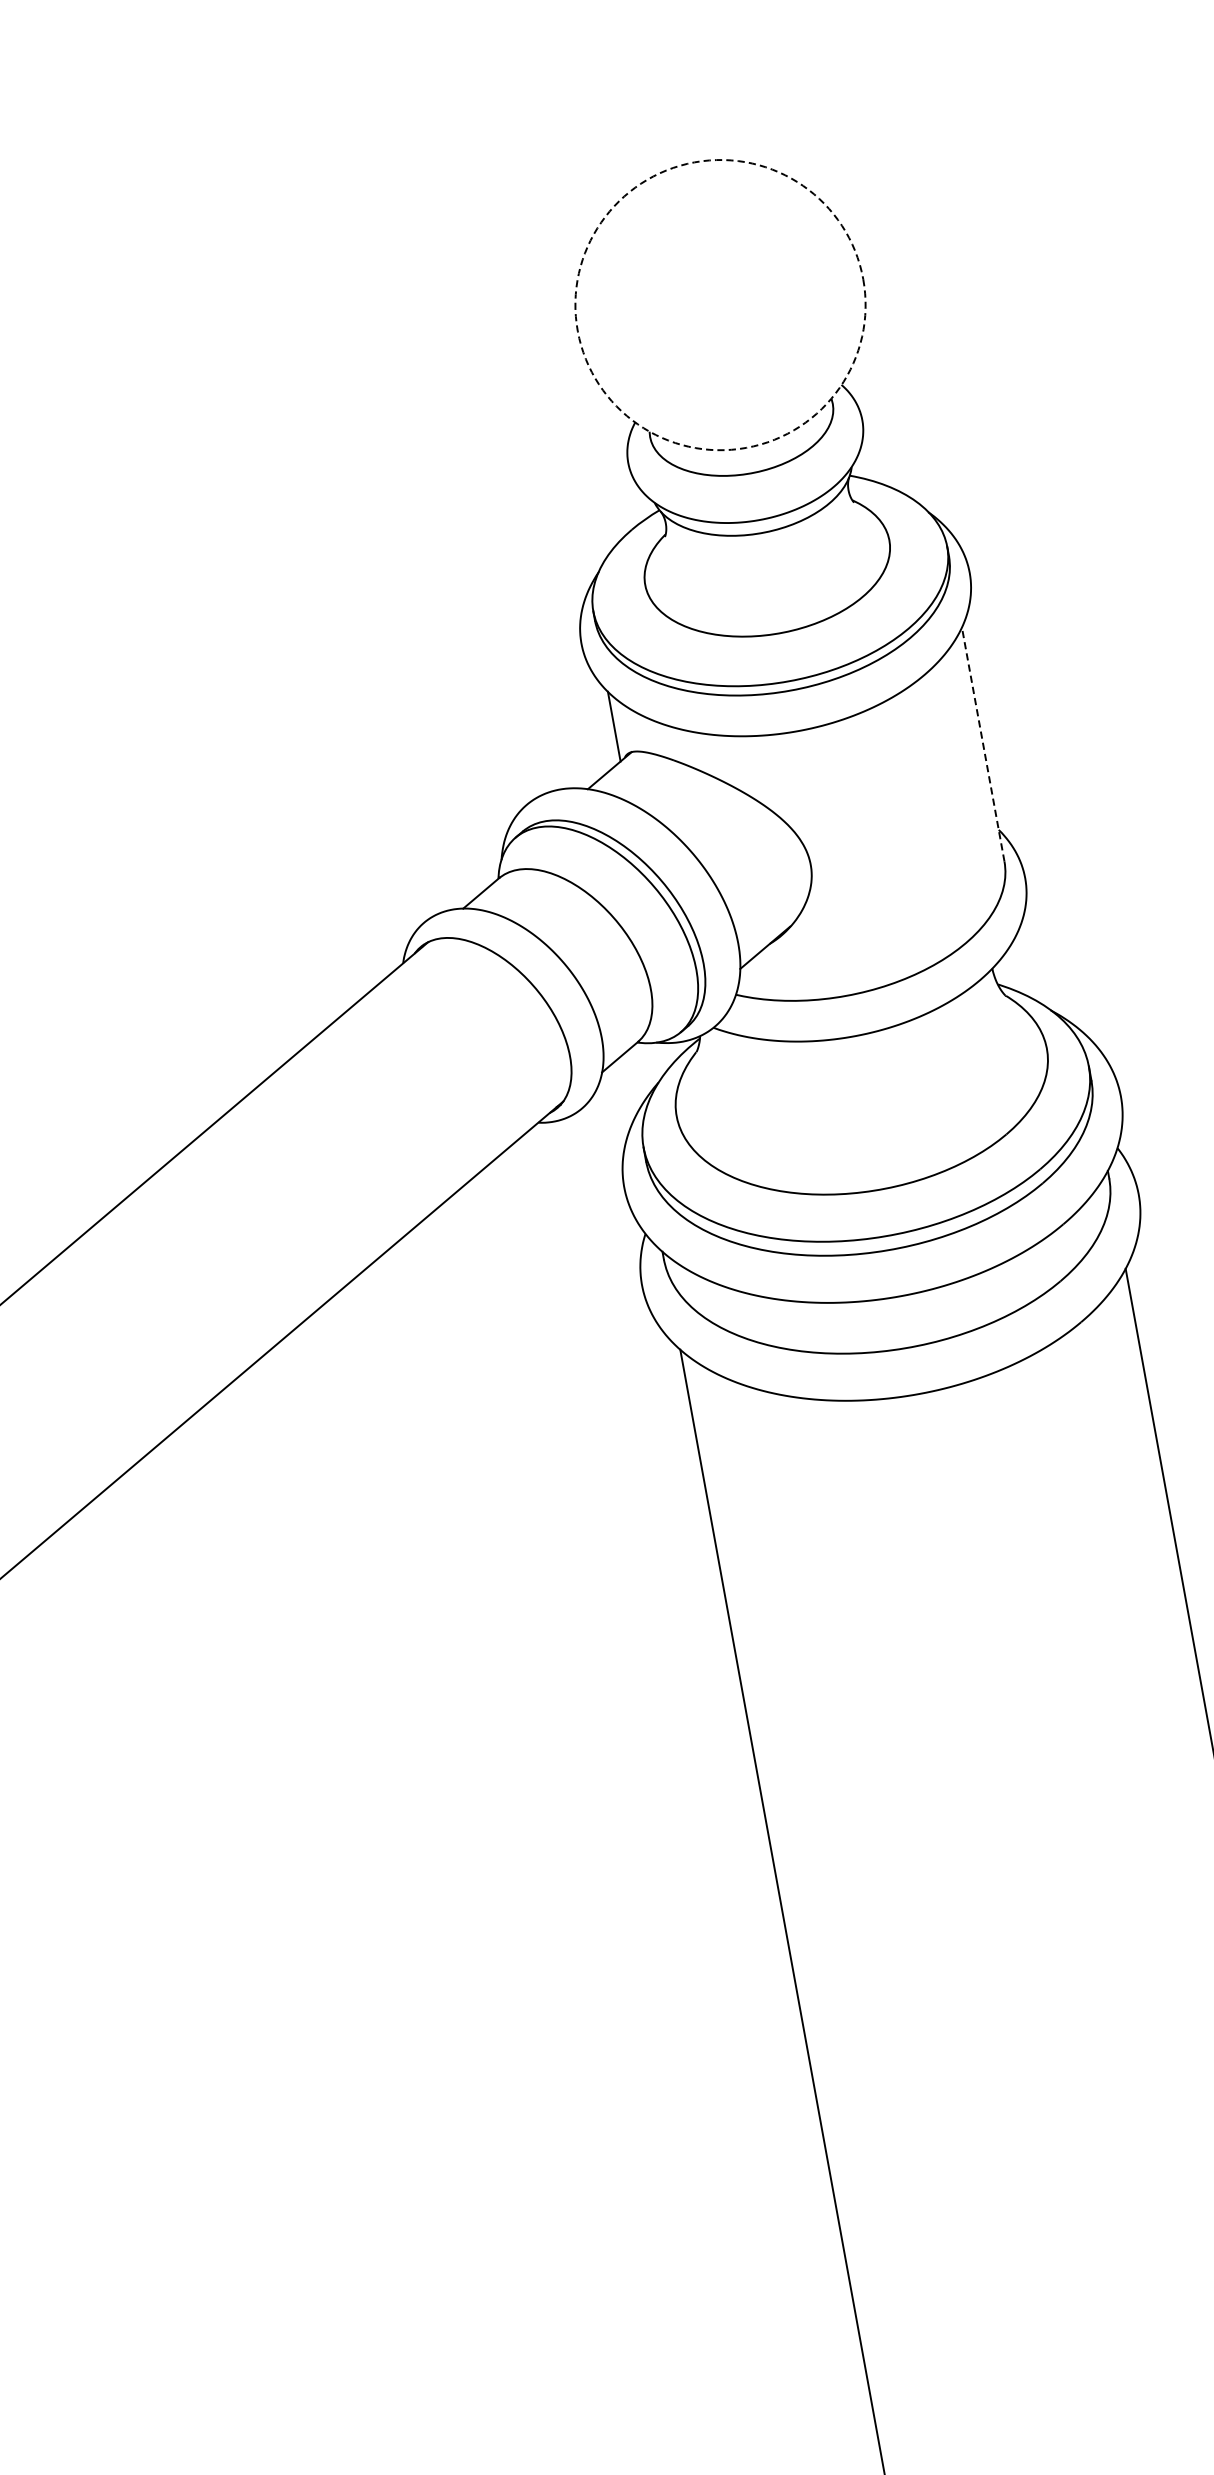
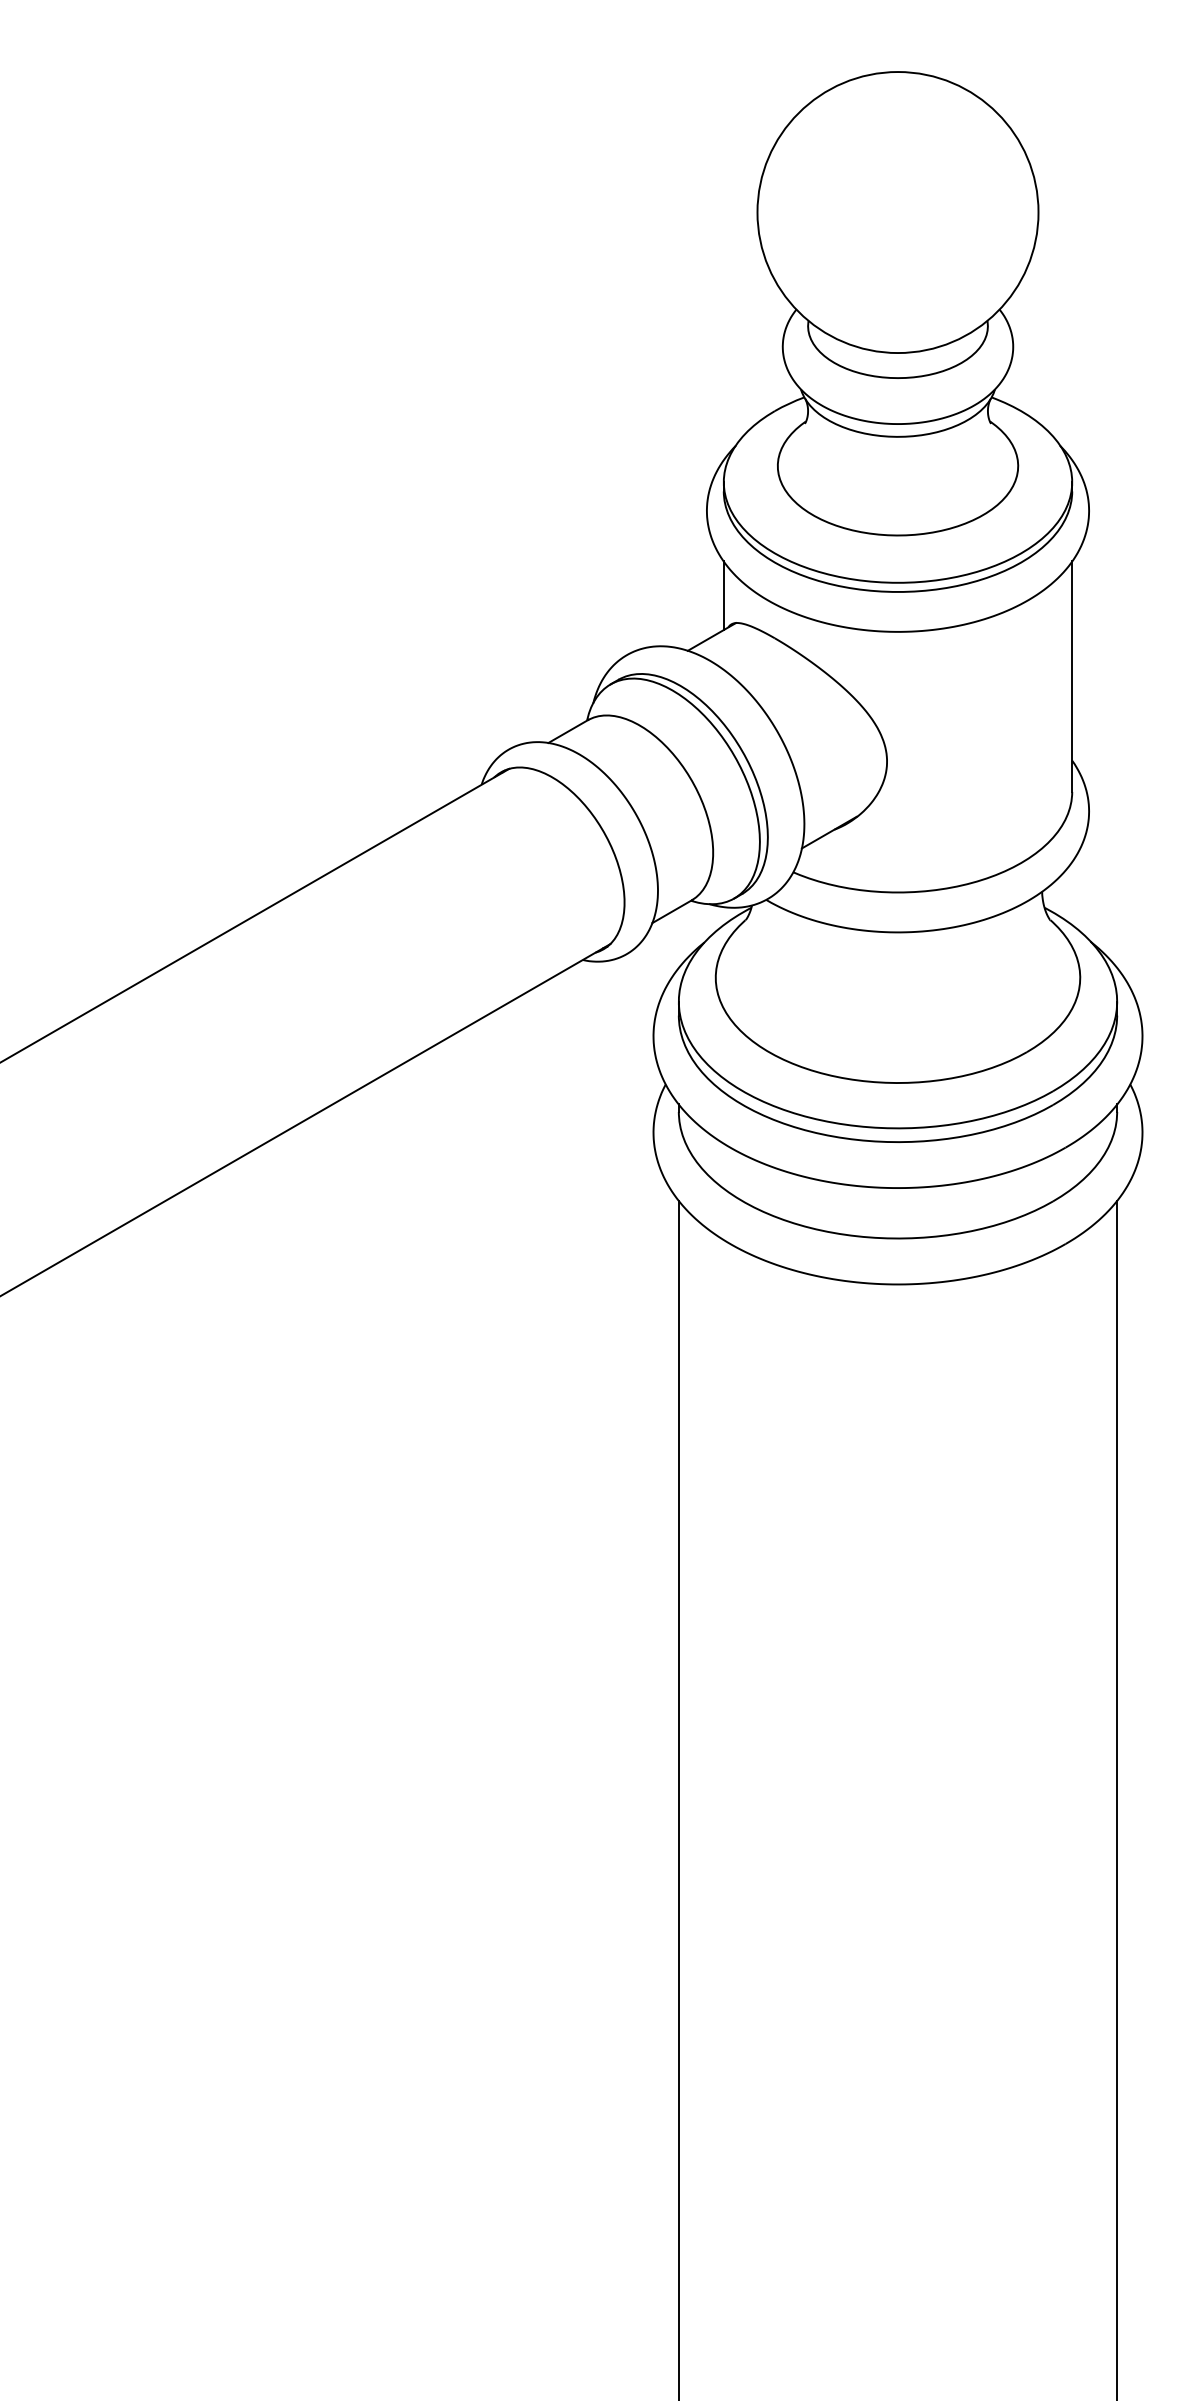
circle: (719, 305) -> (897, 212), dashed -> solid
line: (983, 744) -> (1072, 676), dashed -> solid

